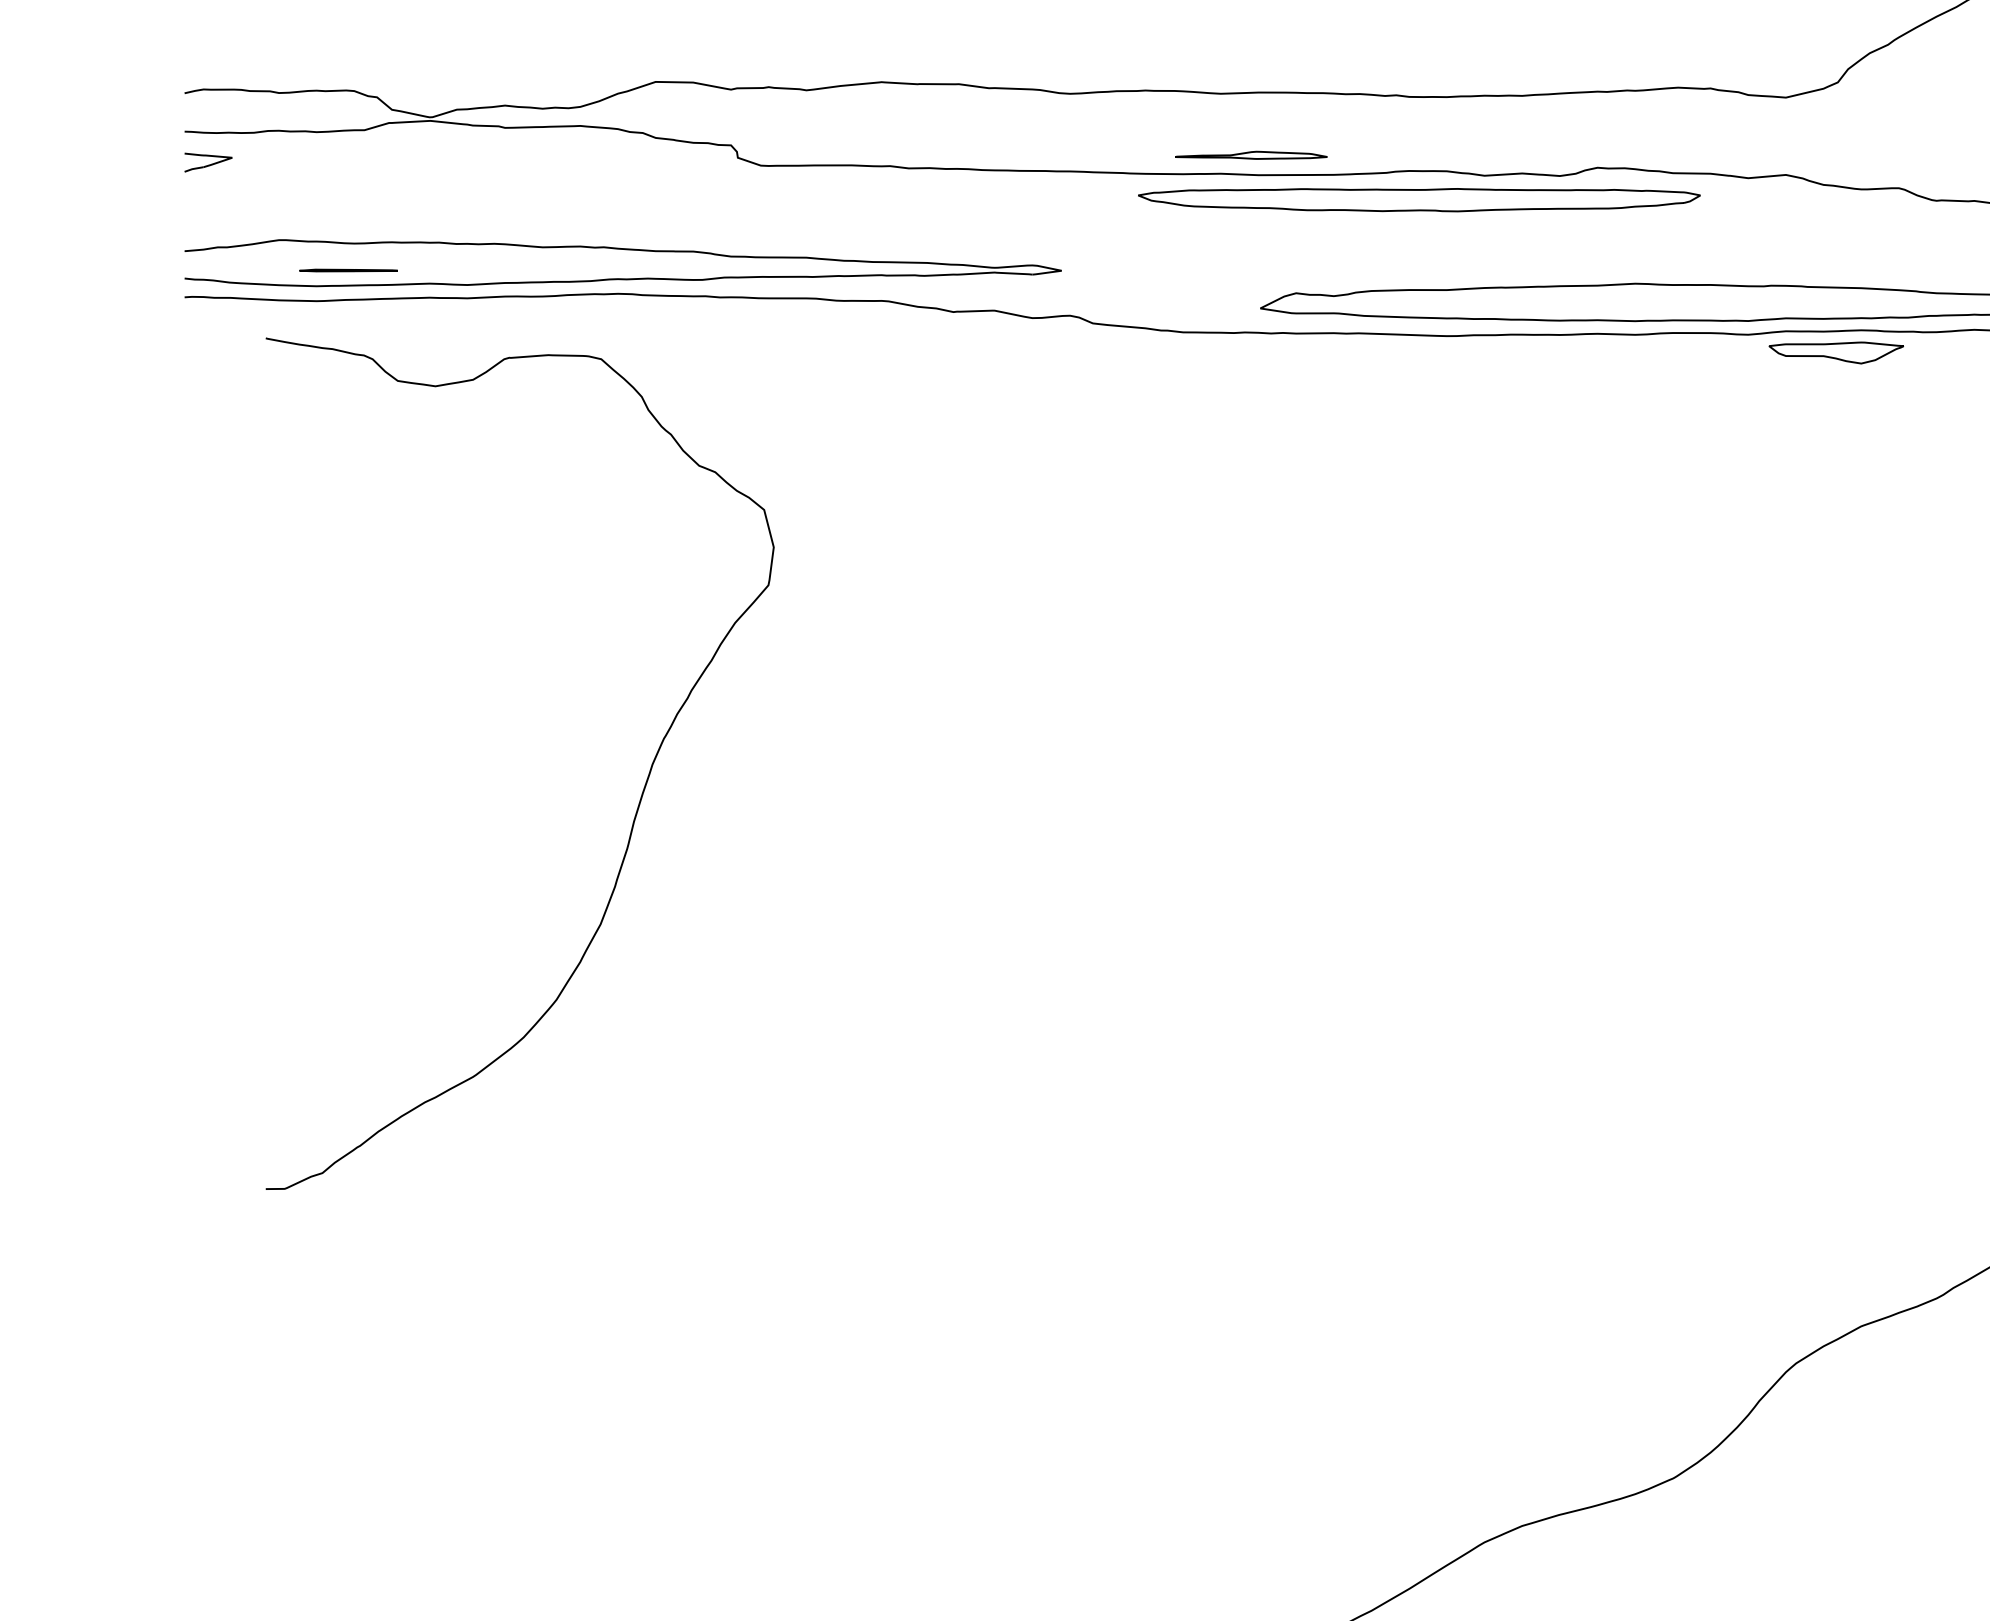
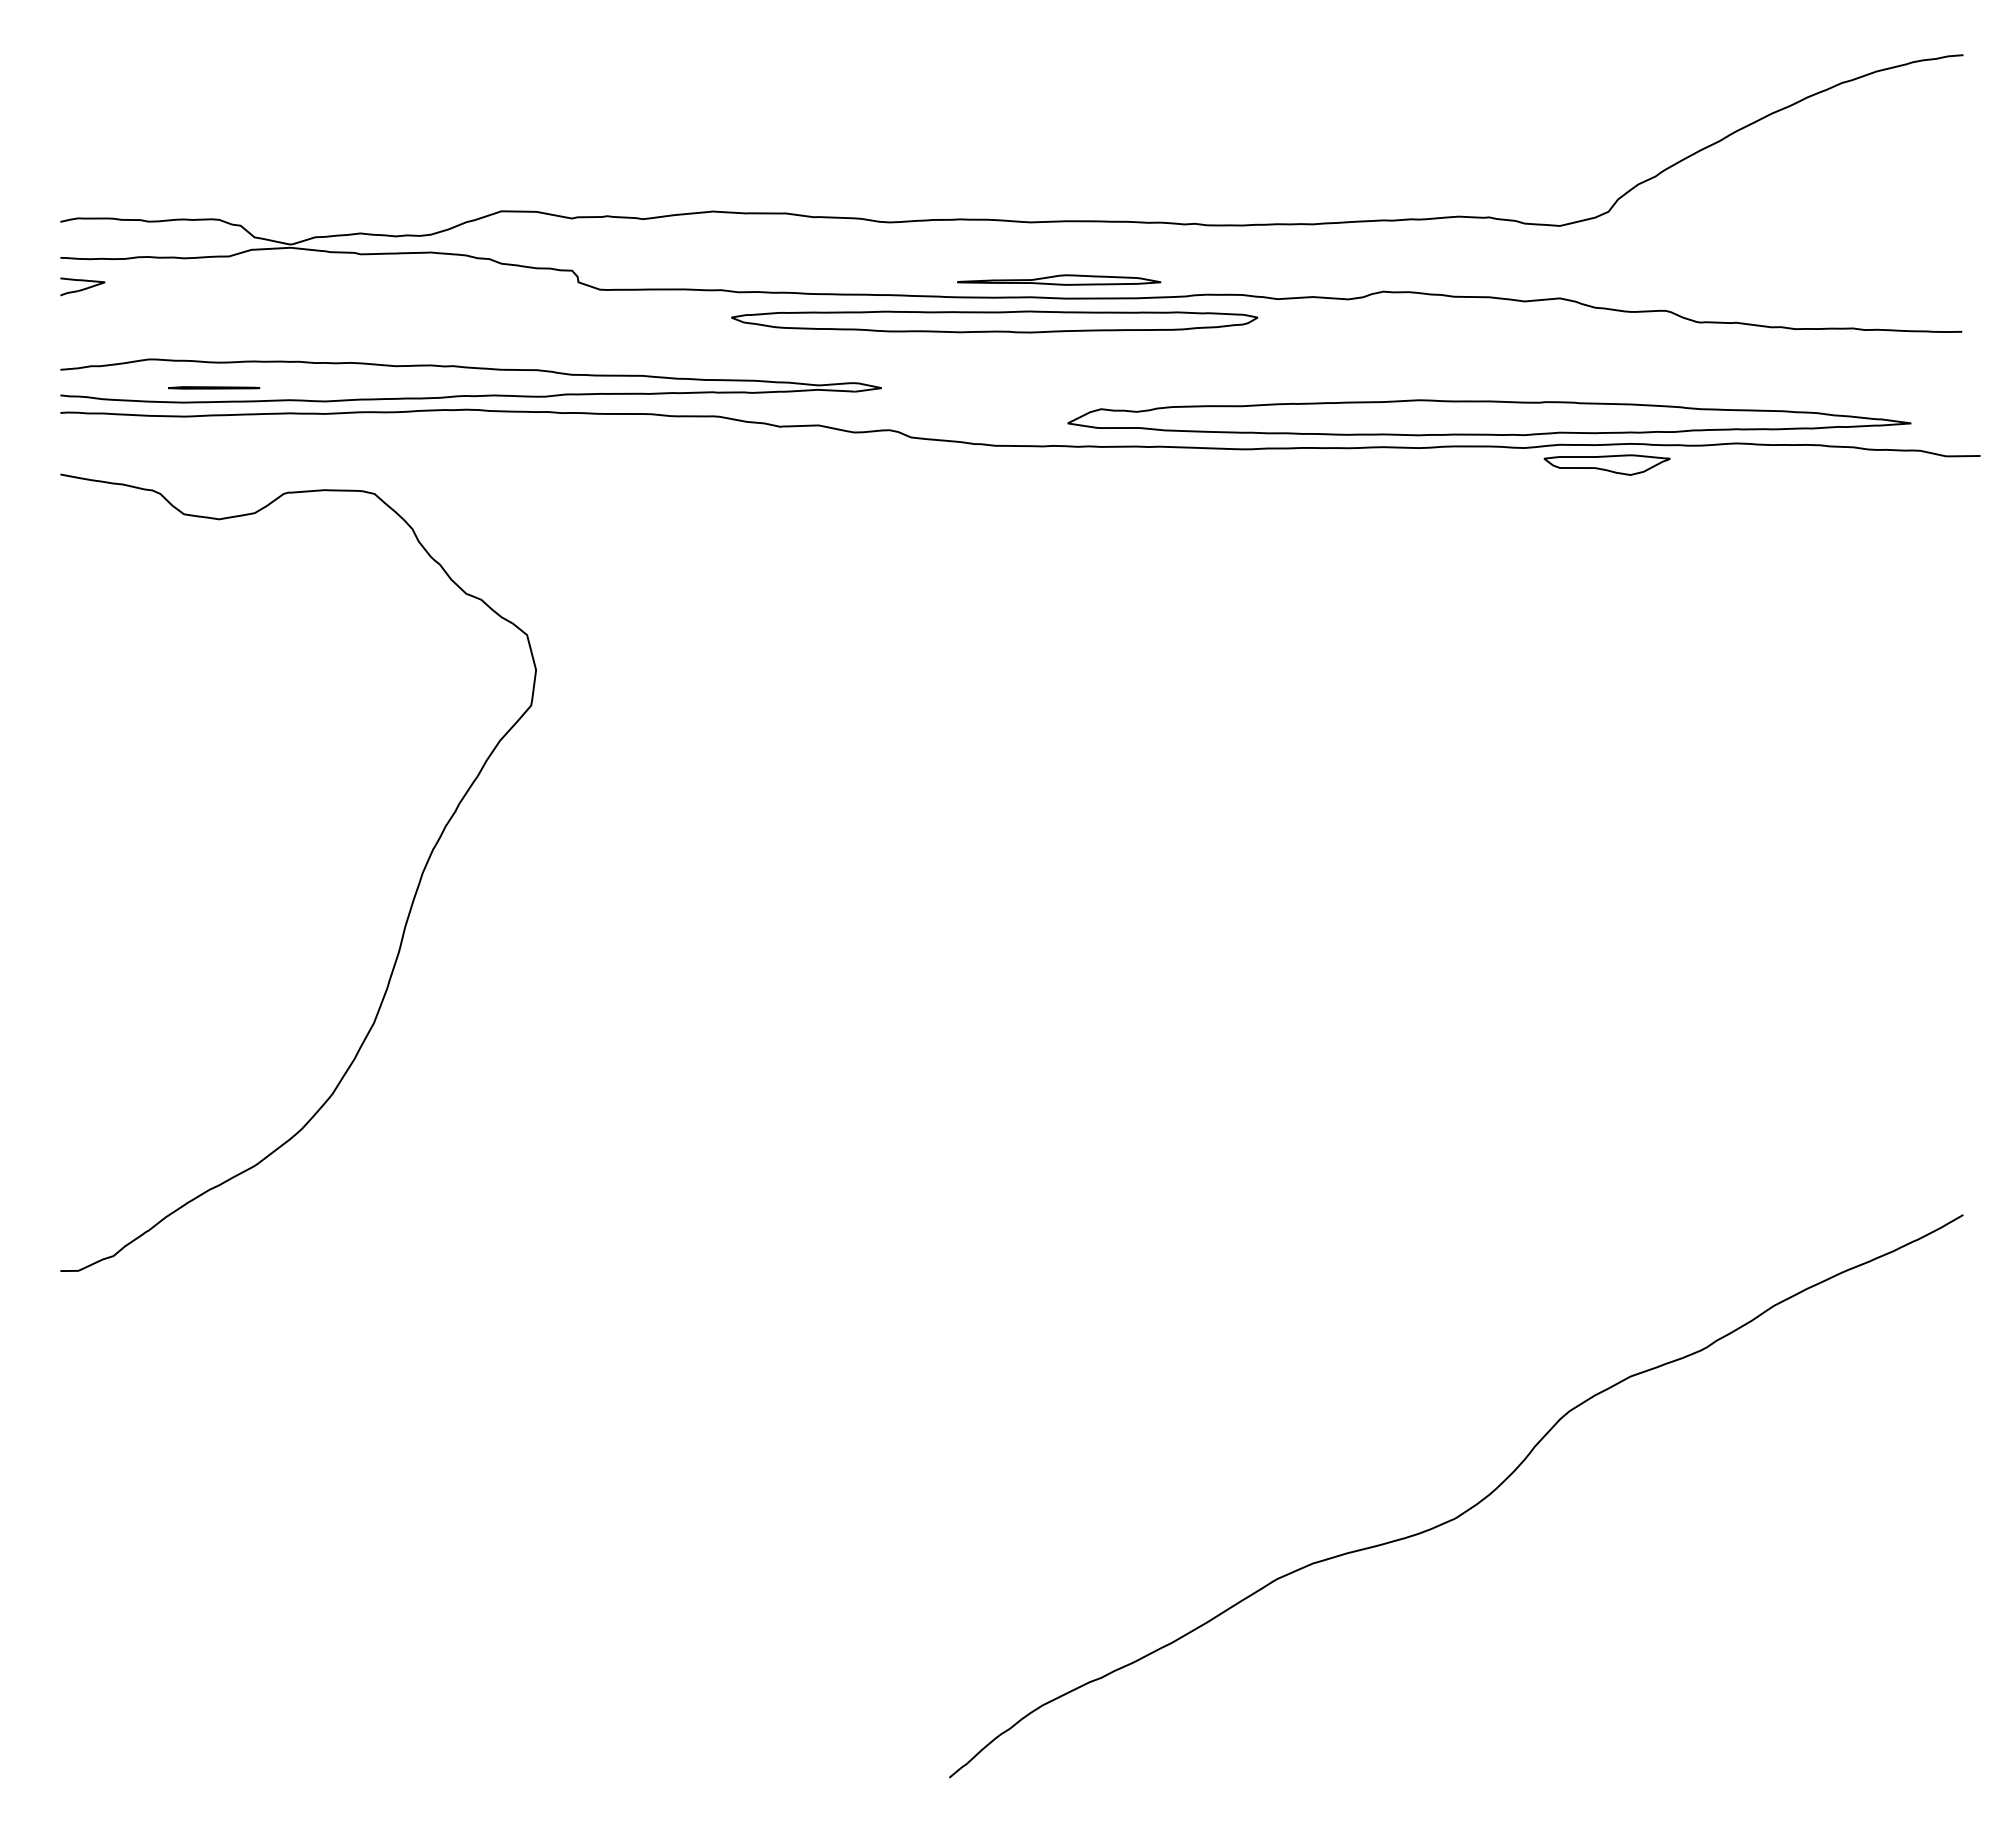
part: (1251, 154) -> (1059, 279), size x1.43
part: (1419, 199) -> (994, 321), moved
curve: (640, 795) -> (411, 902), moved

